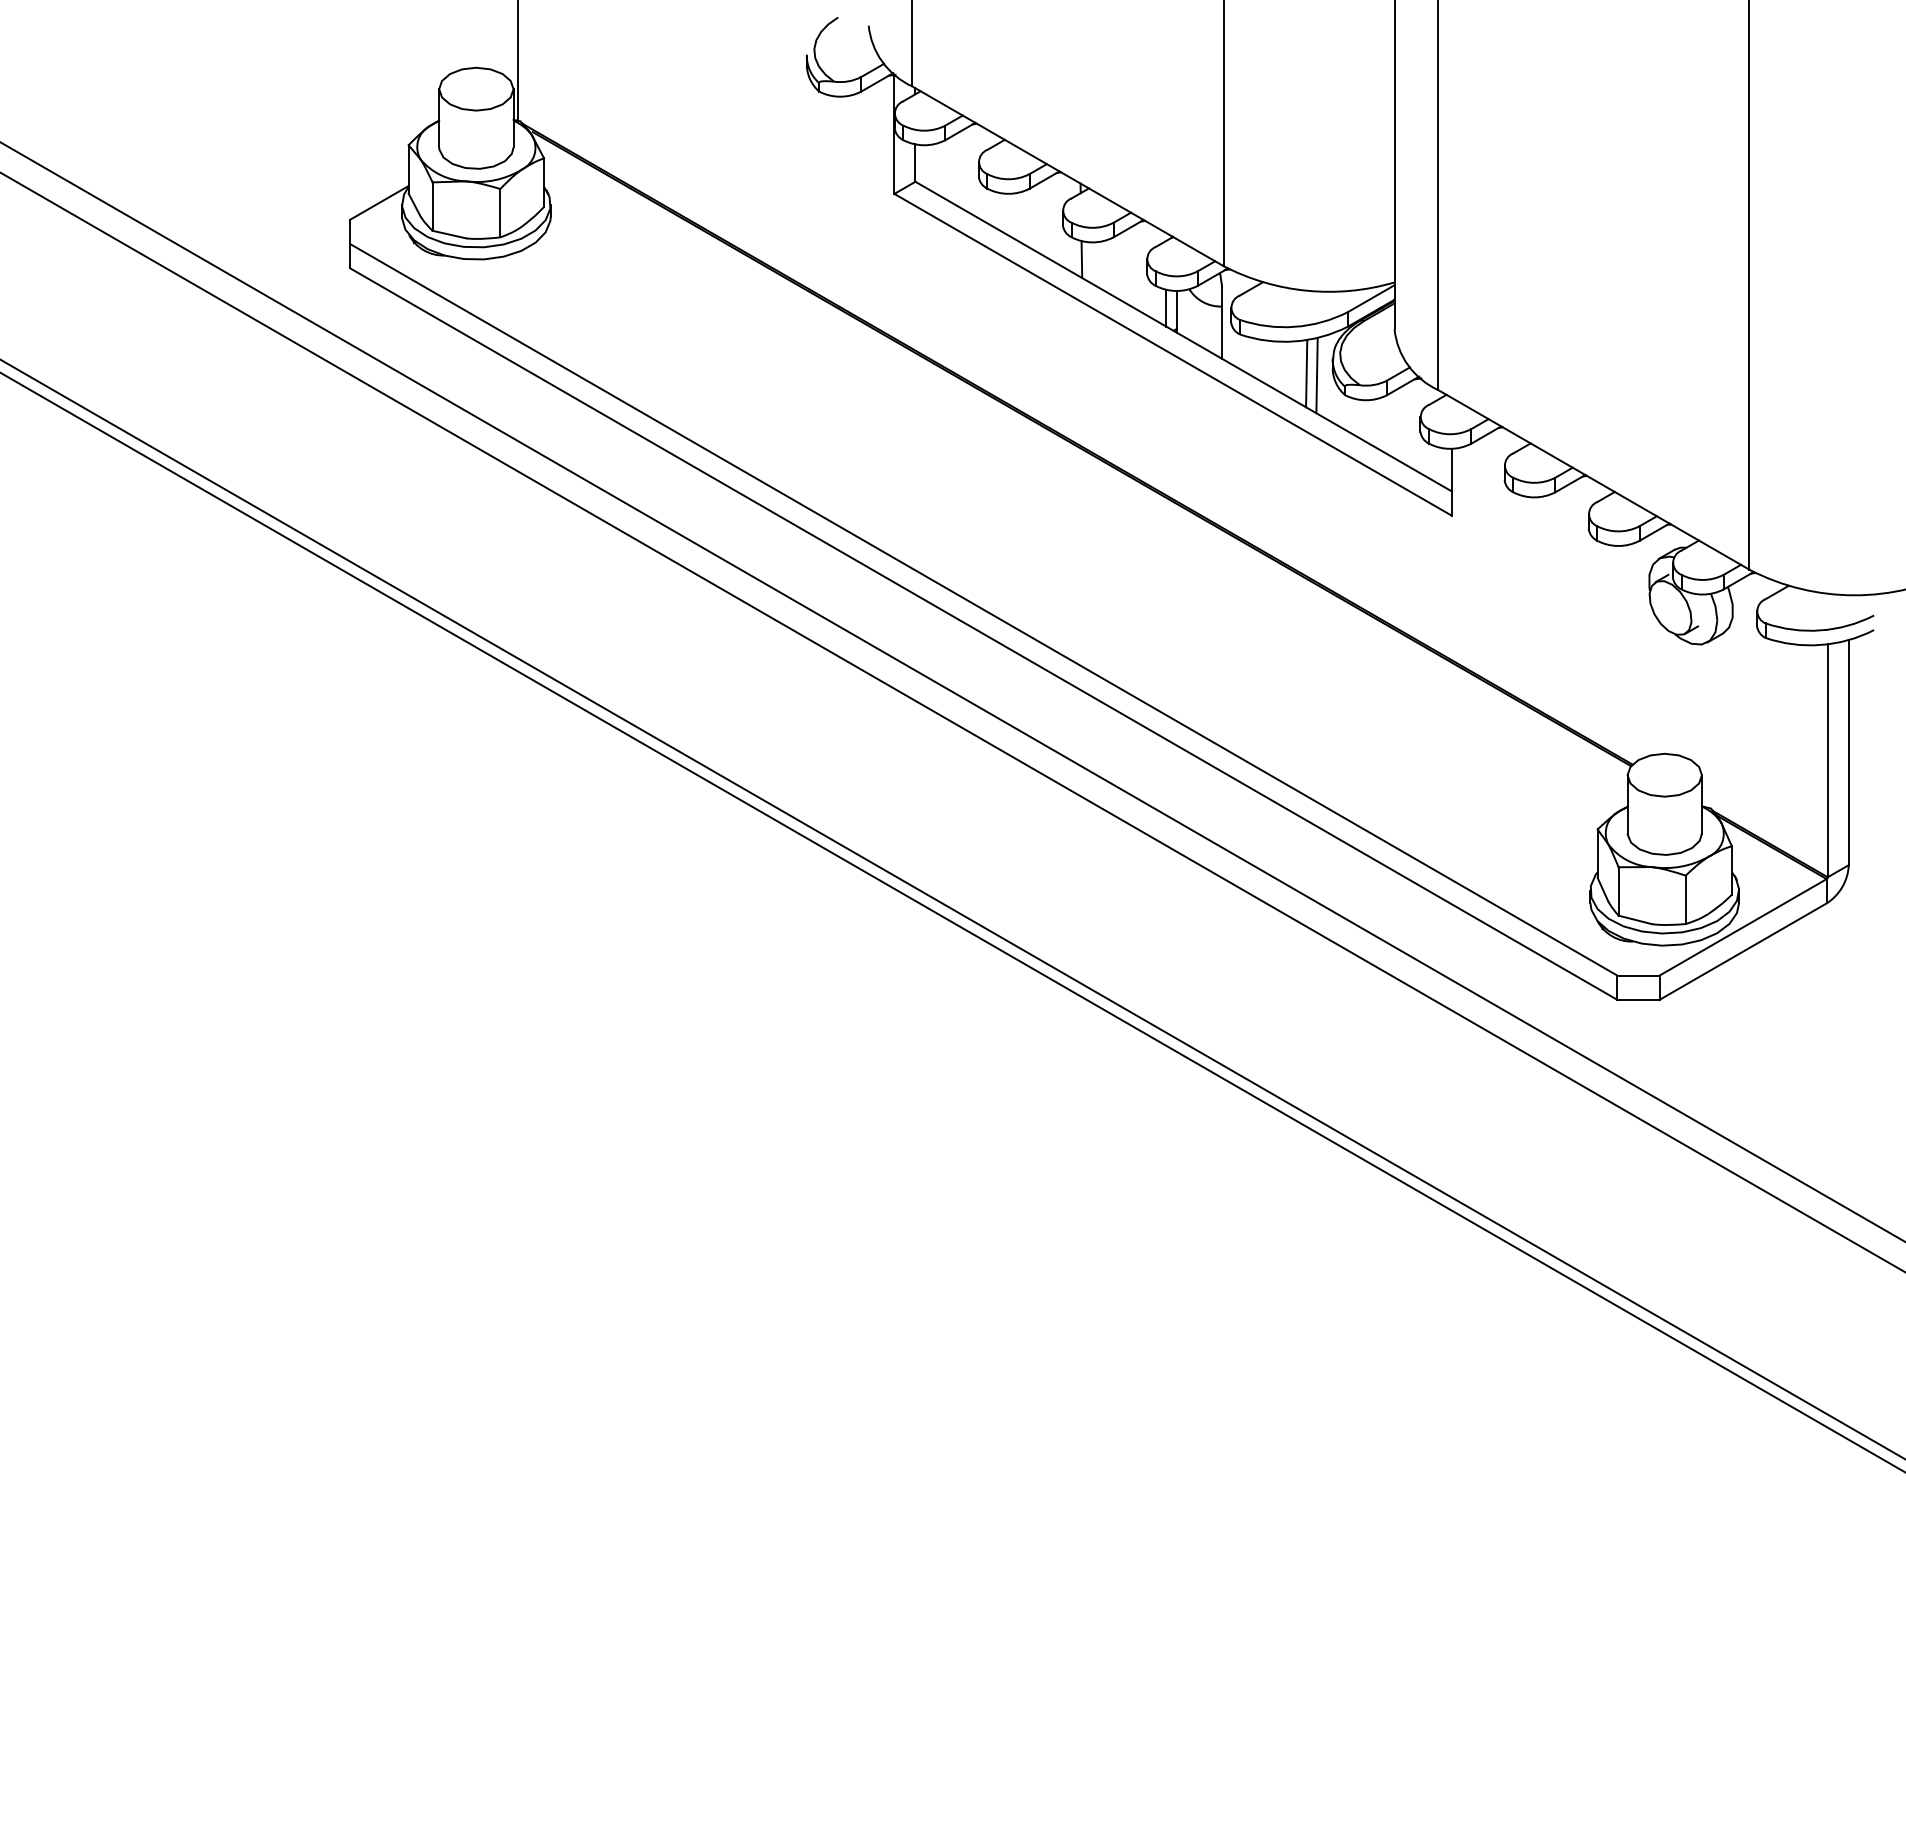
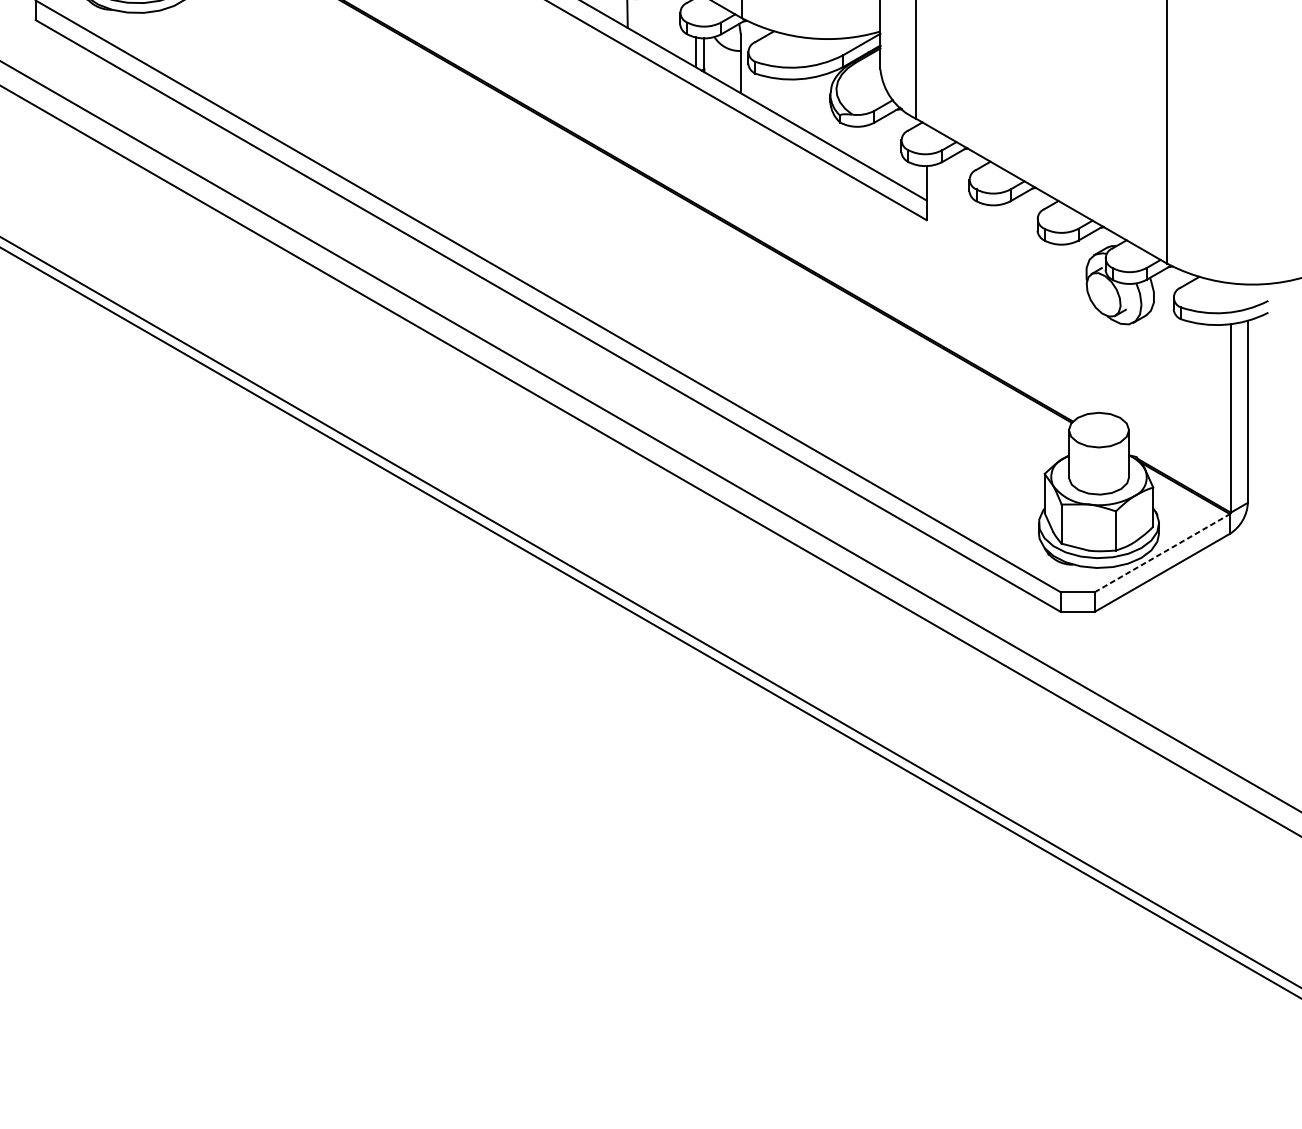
line: (1306, 373) -> (809, 105), removed
line: (1316, 375) -> (817, 106), removed
line: (1743, 927) -> (1162, 553), solid -> dashed

